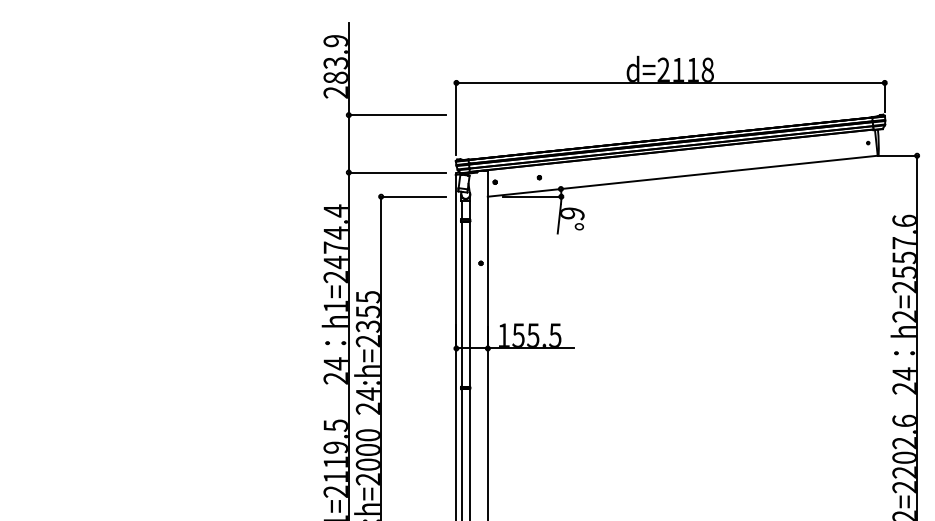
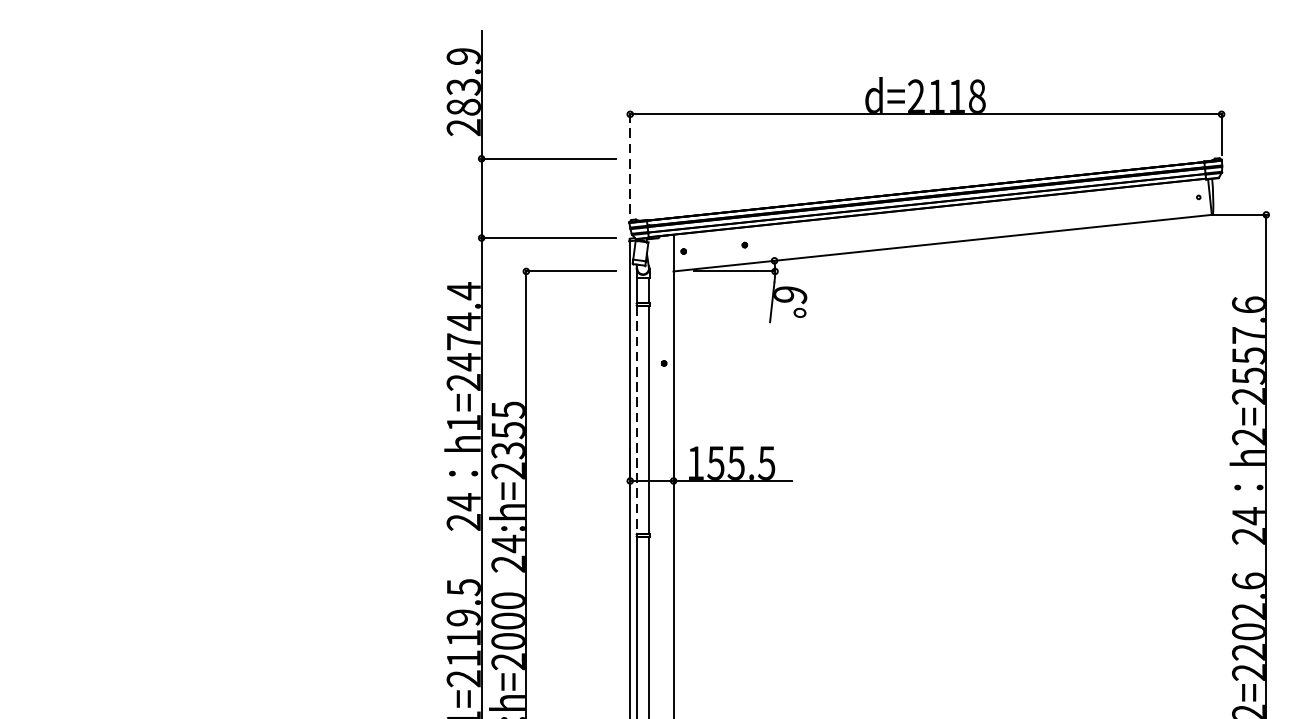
line: (456, 118) -> (630, 163), solid -> dashed
line: (461, 304) -> (637, 420), solid -> dashed

